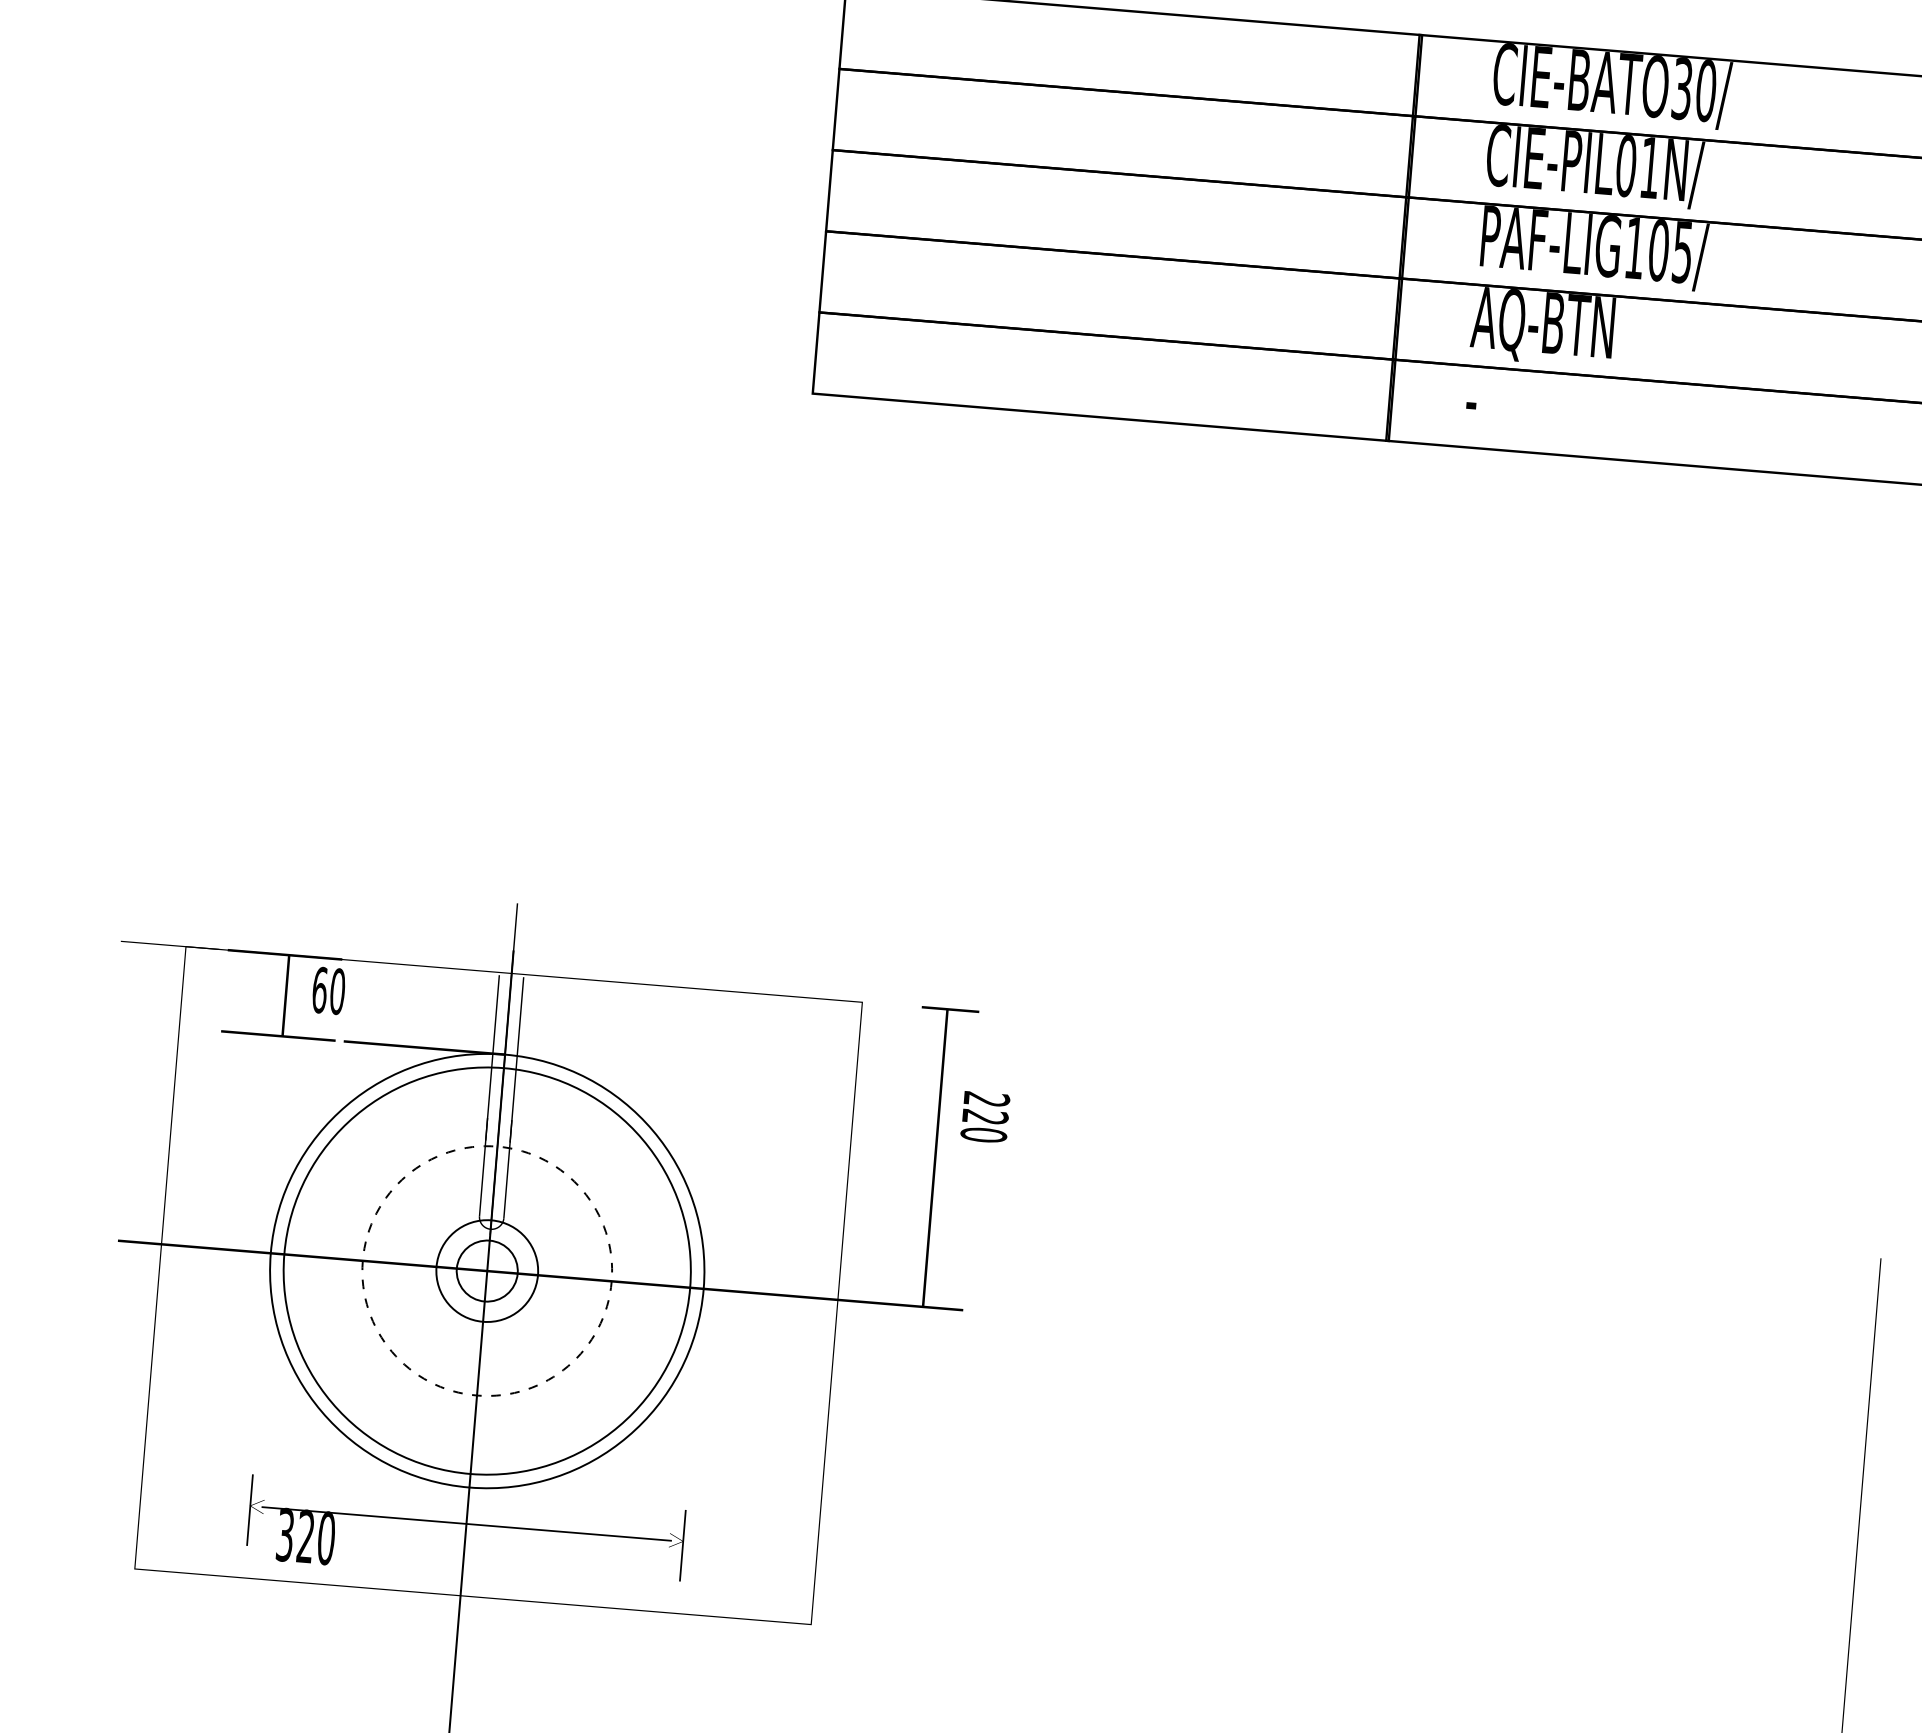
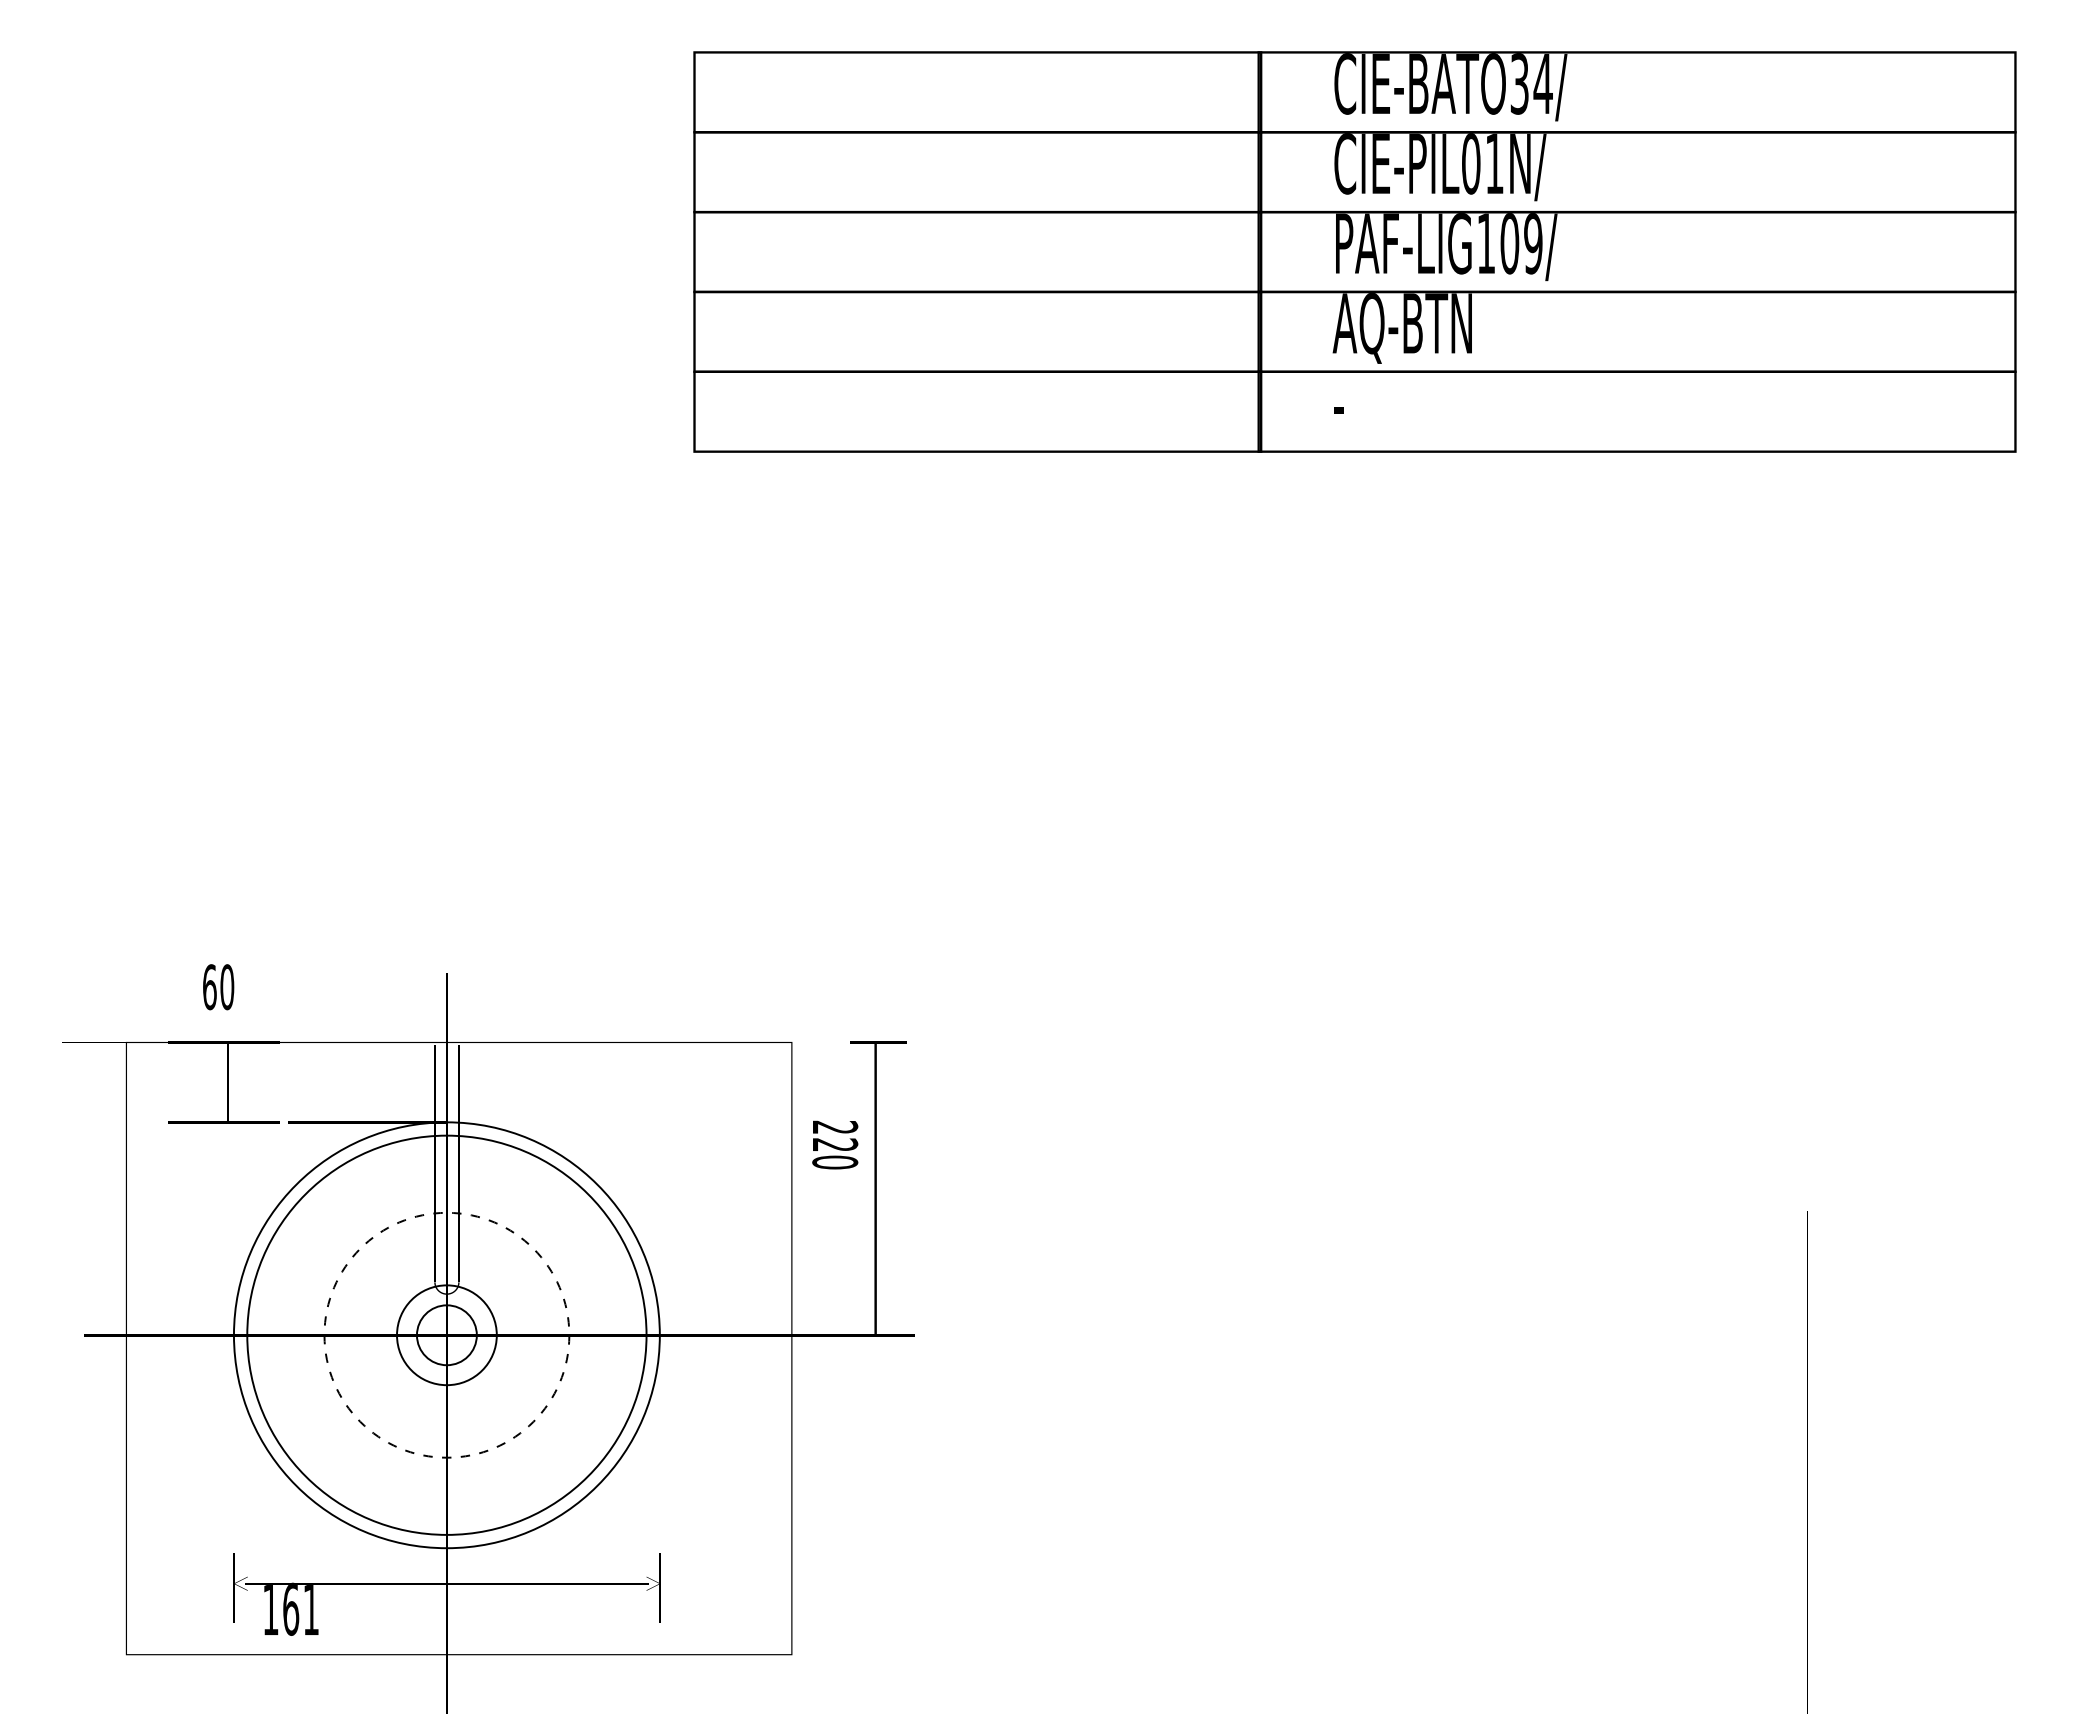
text: (1705, 90) -> (1542, 83), CIE-BATO30/ -> CIE-BATO34/
text: (1682, 252) -> (1533, 243), PAF-LIG105/ -> PAF-LIG109/
text: (328, 991) -> (218, 987), moved
text: (985, 1116) -> (835, 1144), moved
text: (306, 1535) -> (291, 1608), 320 -> 161

